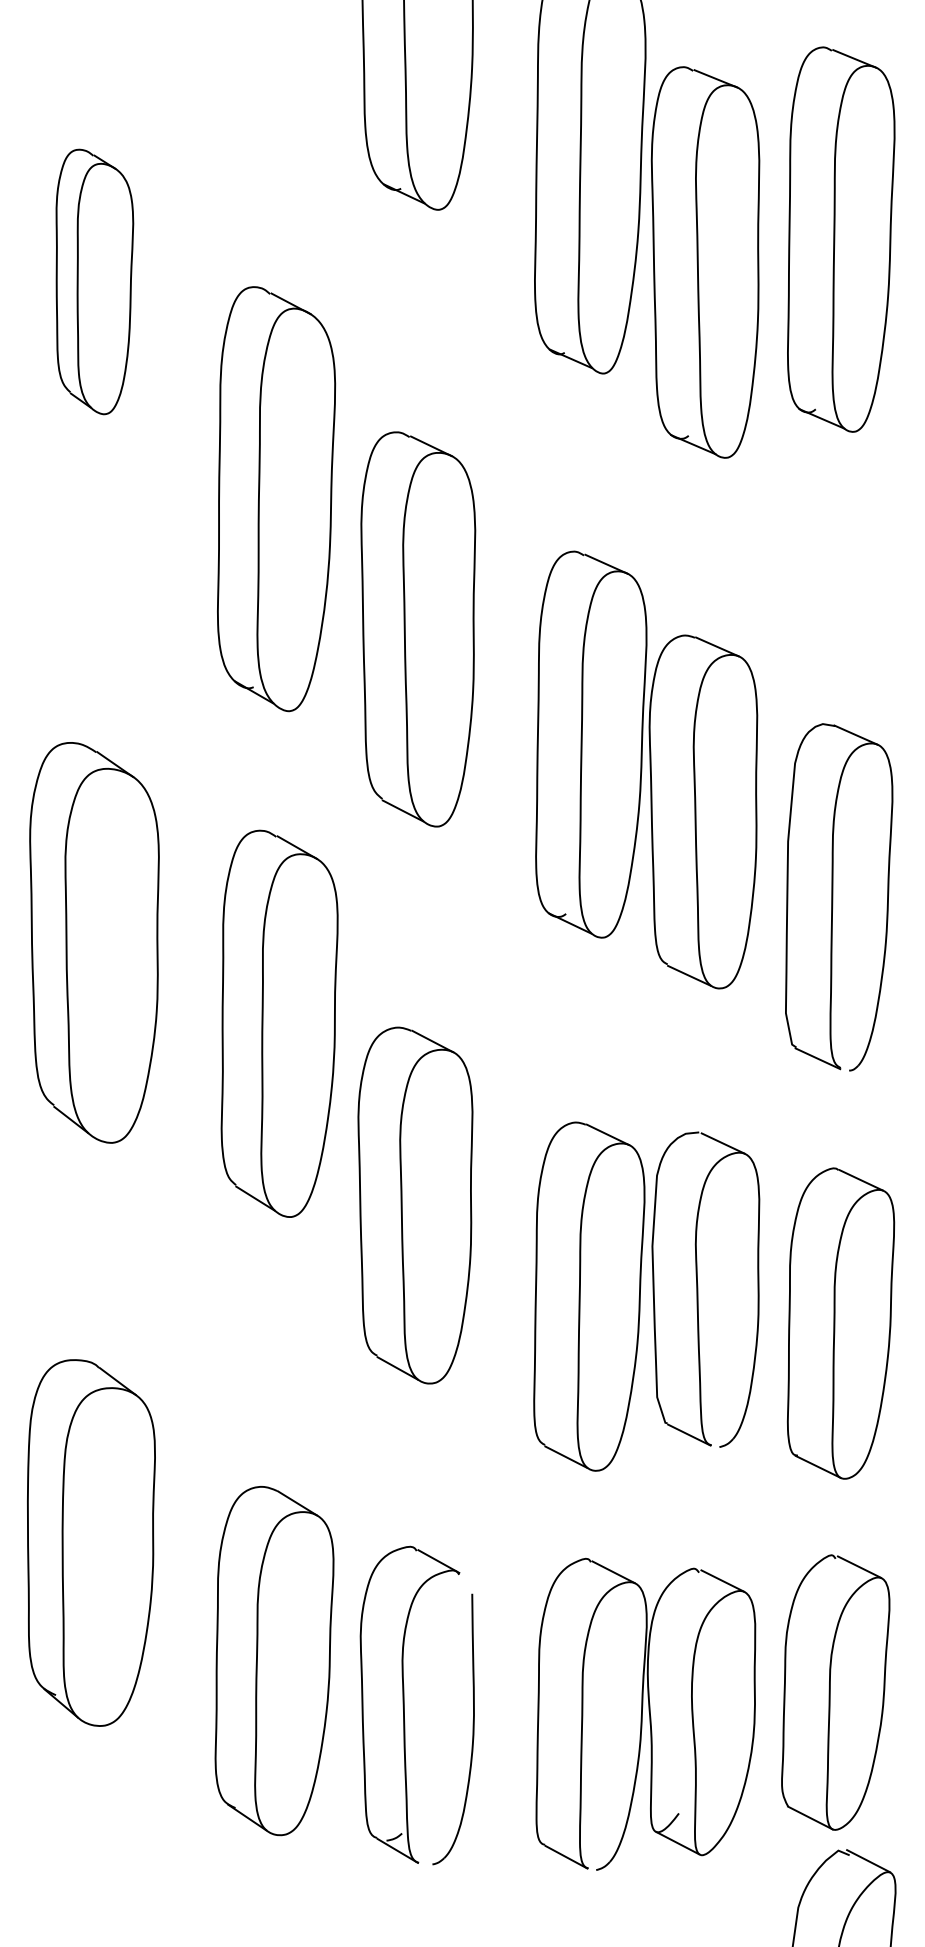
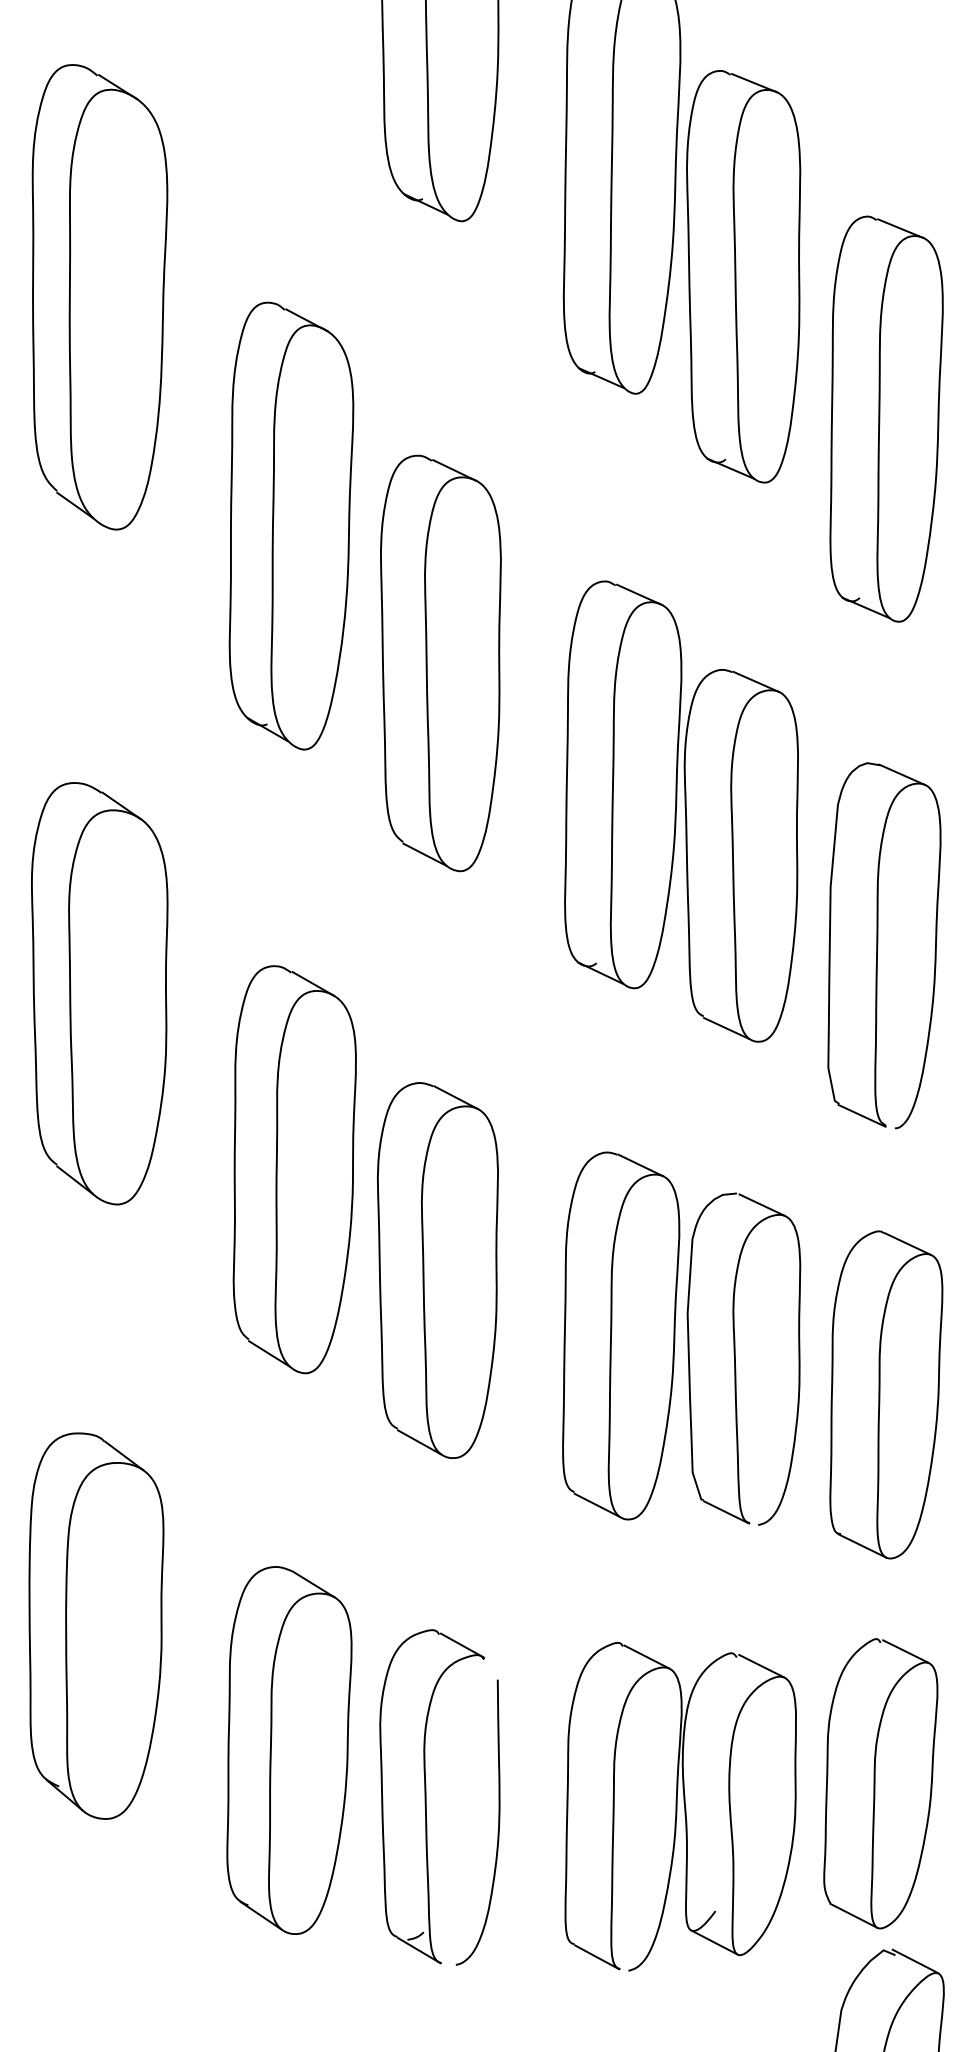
part: (841, 239) -> (886, 419), moved
part: (94, 281) -> (99, 296), size x1.67
part: (279, 1023) -> (294, 1169), moved
part: (589, 1296) -> (621, 1335), moved

